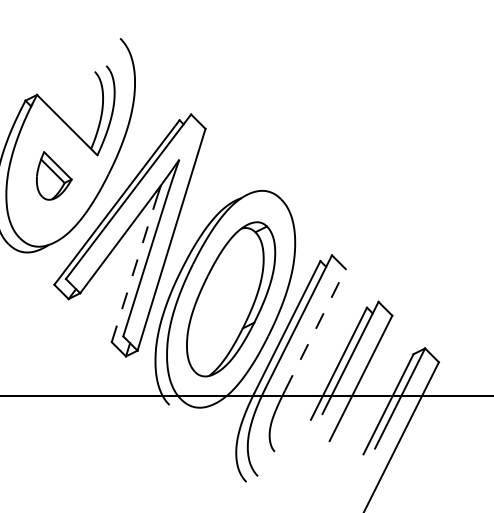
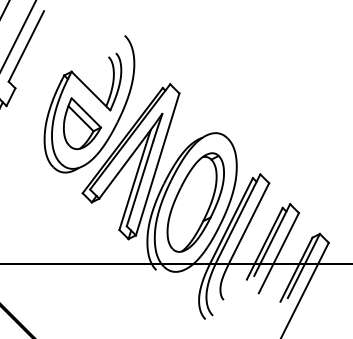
part: (54, 175) -> (82, 123), size x1.67
line: (132, 275) -> (132, 187), dashed -> solid
line: (315, 328) -> (249, 221), dashed -> solid

